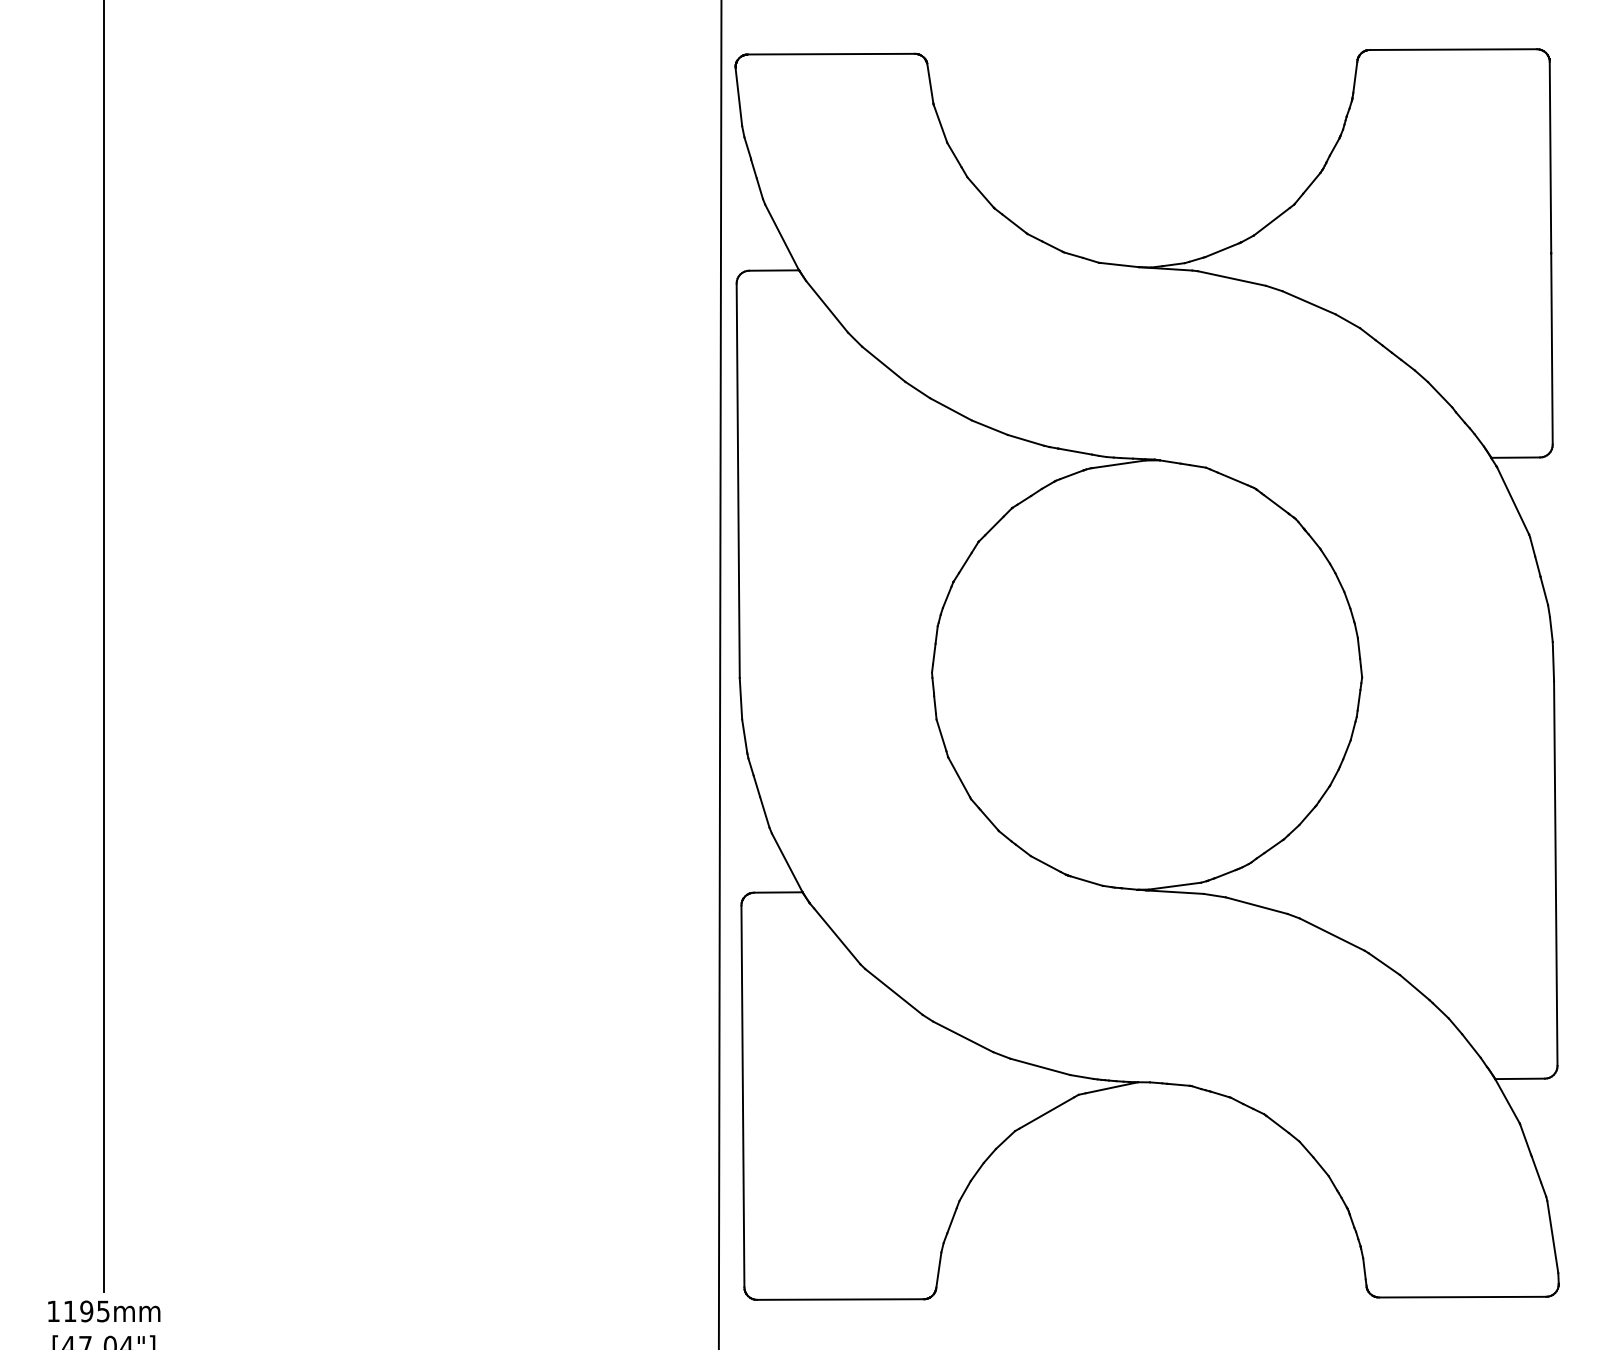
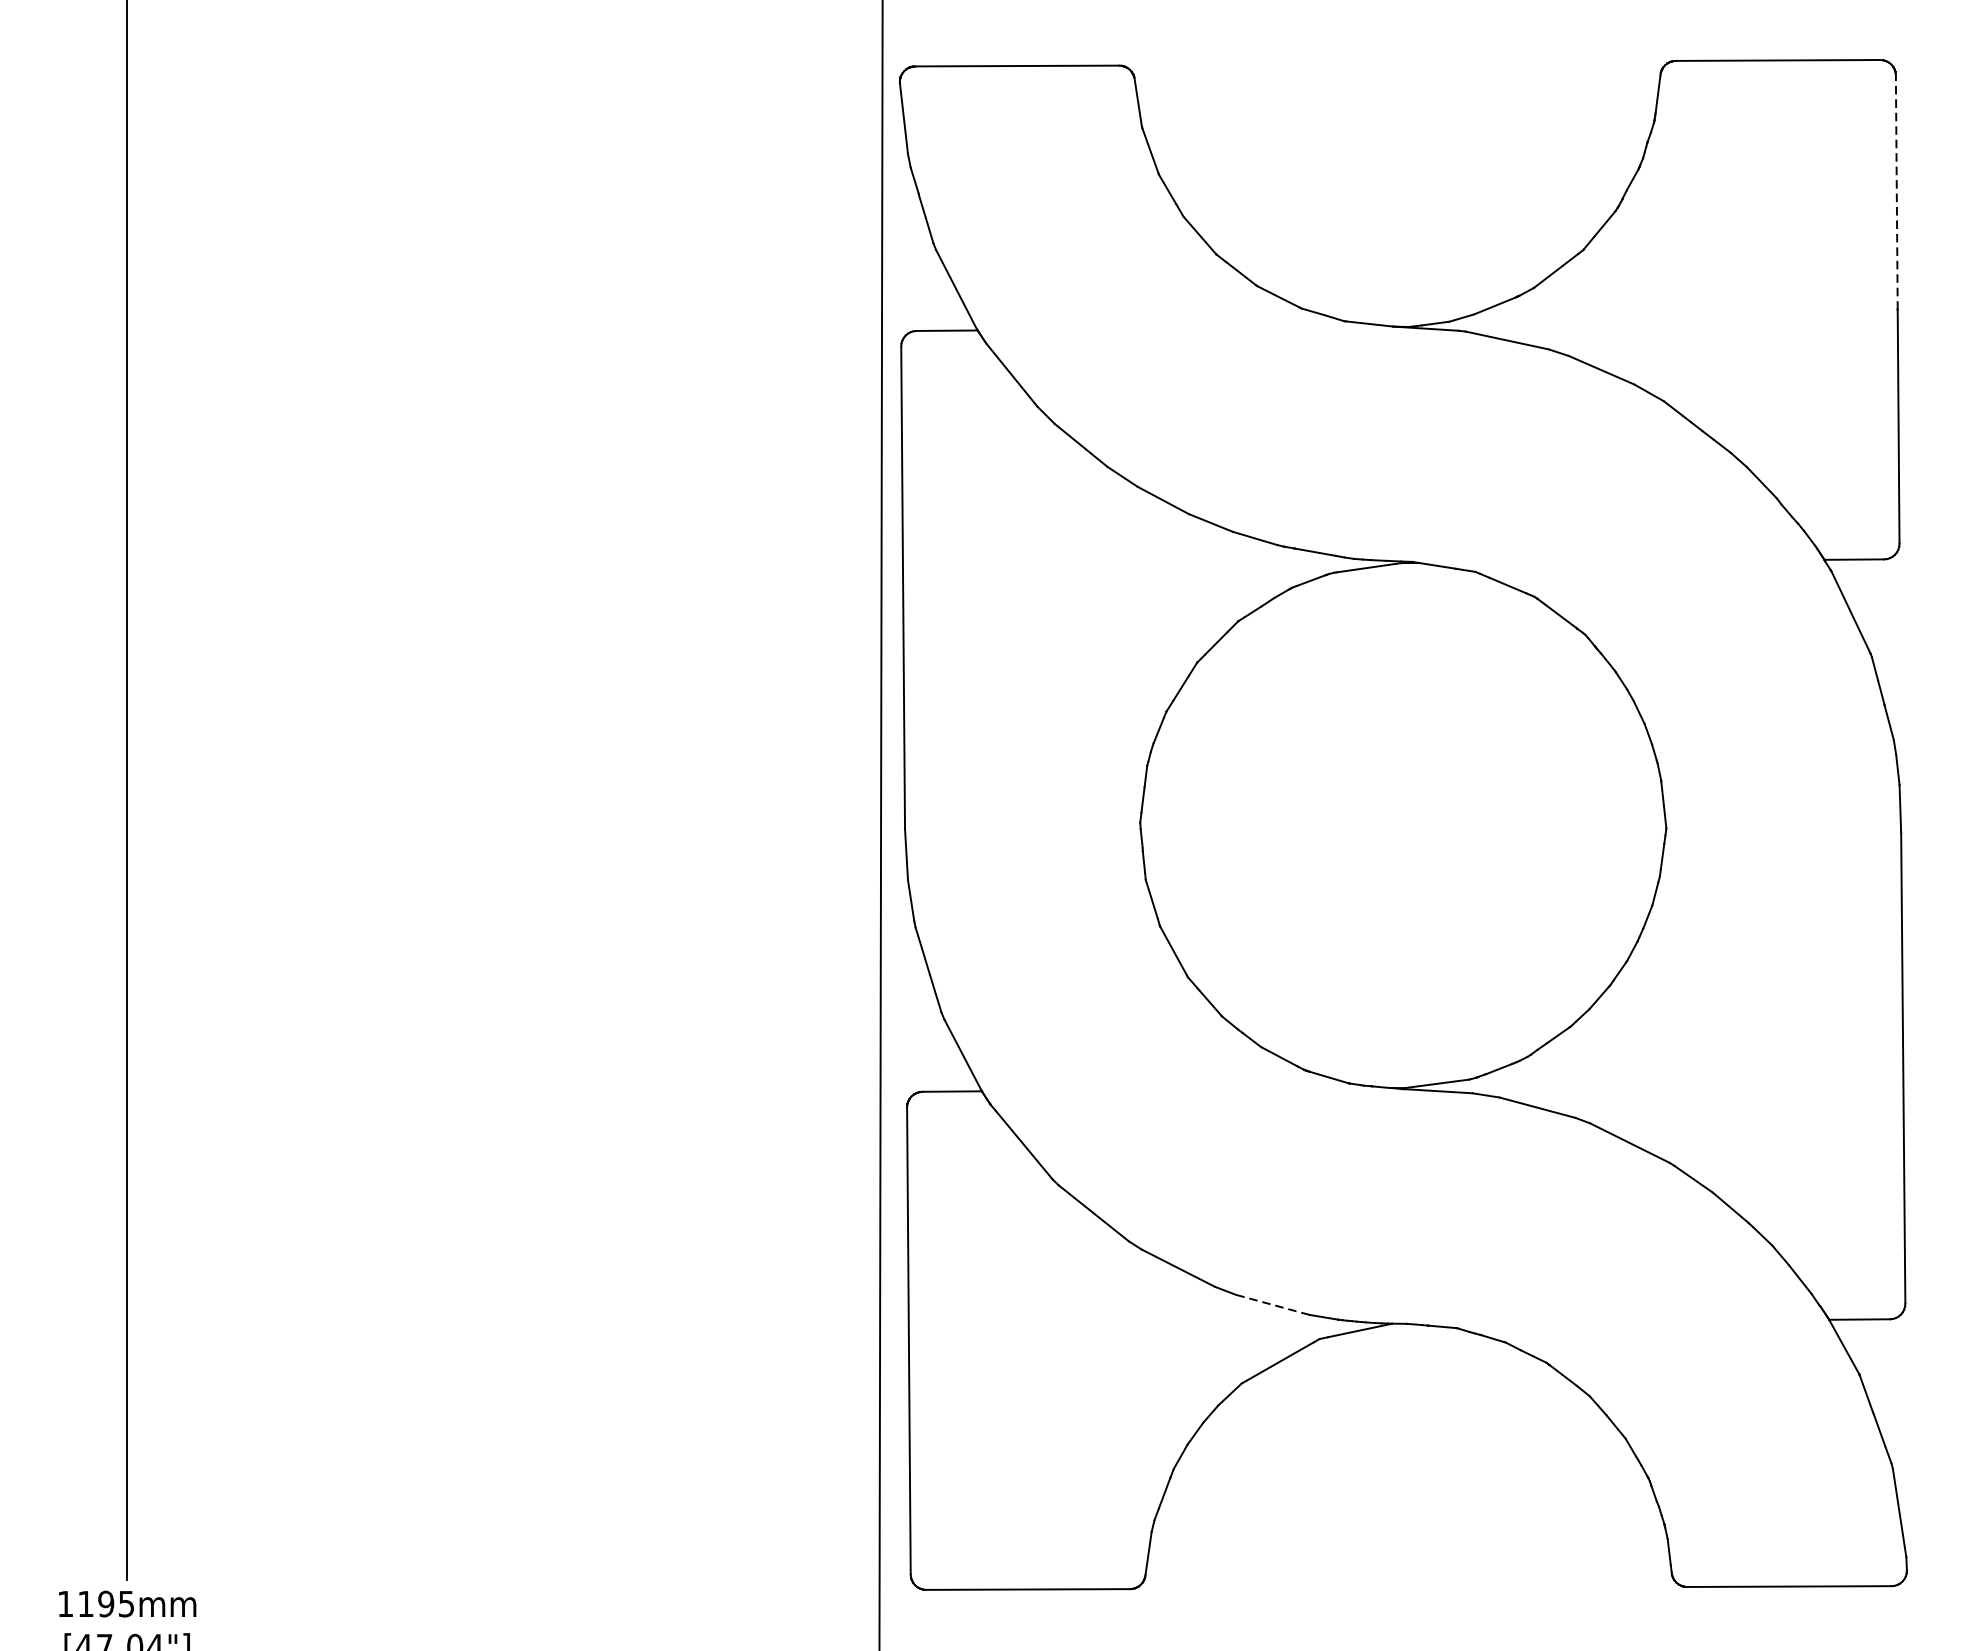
line: (1550, 157) -> (1896, 192), solid -> dashed
line: (1039, 1066) -> (1271, 1304), solid -> dashed

